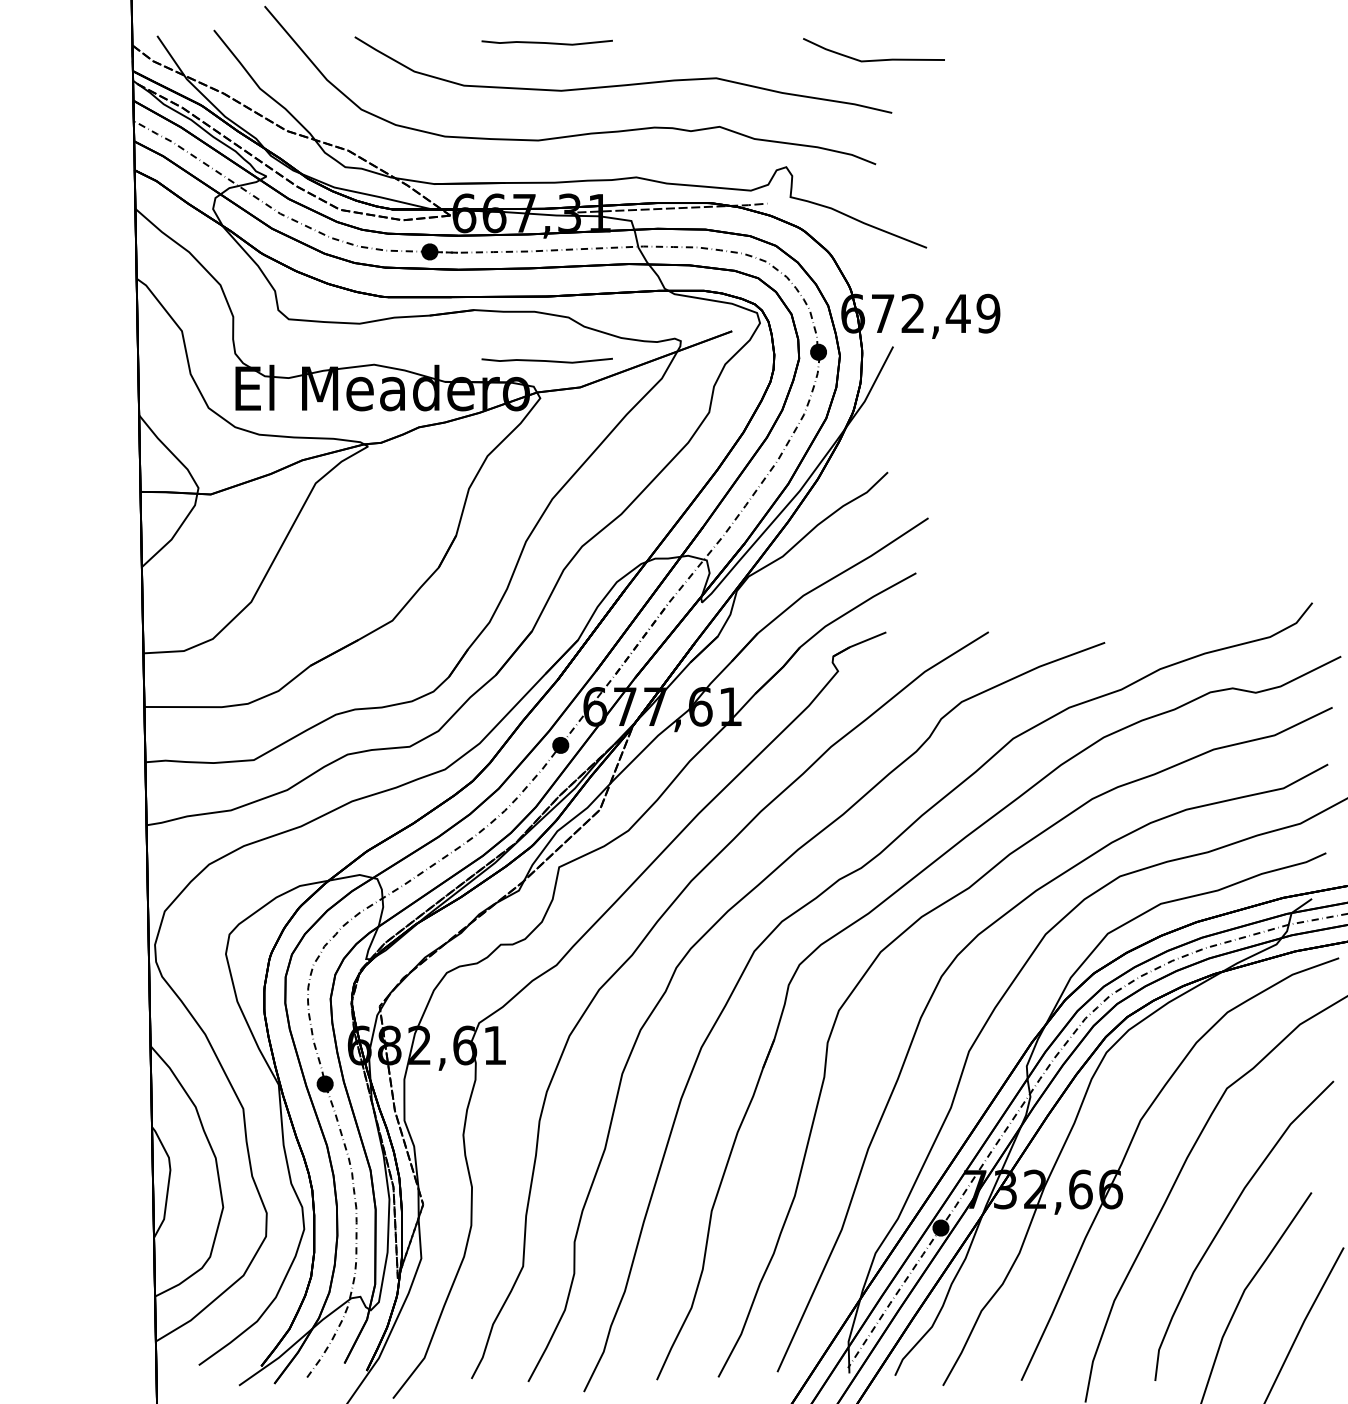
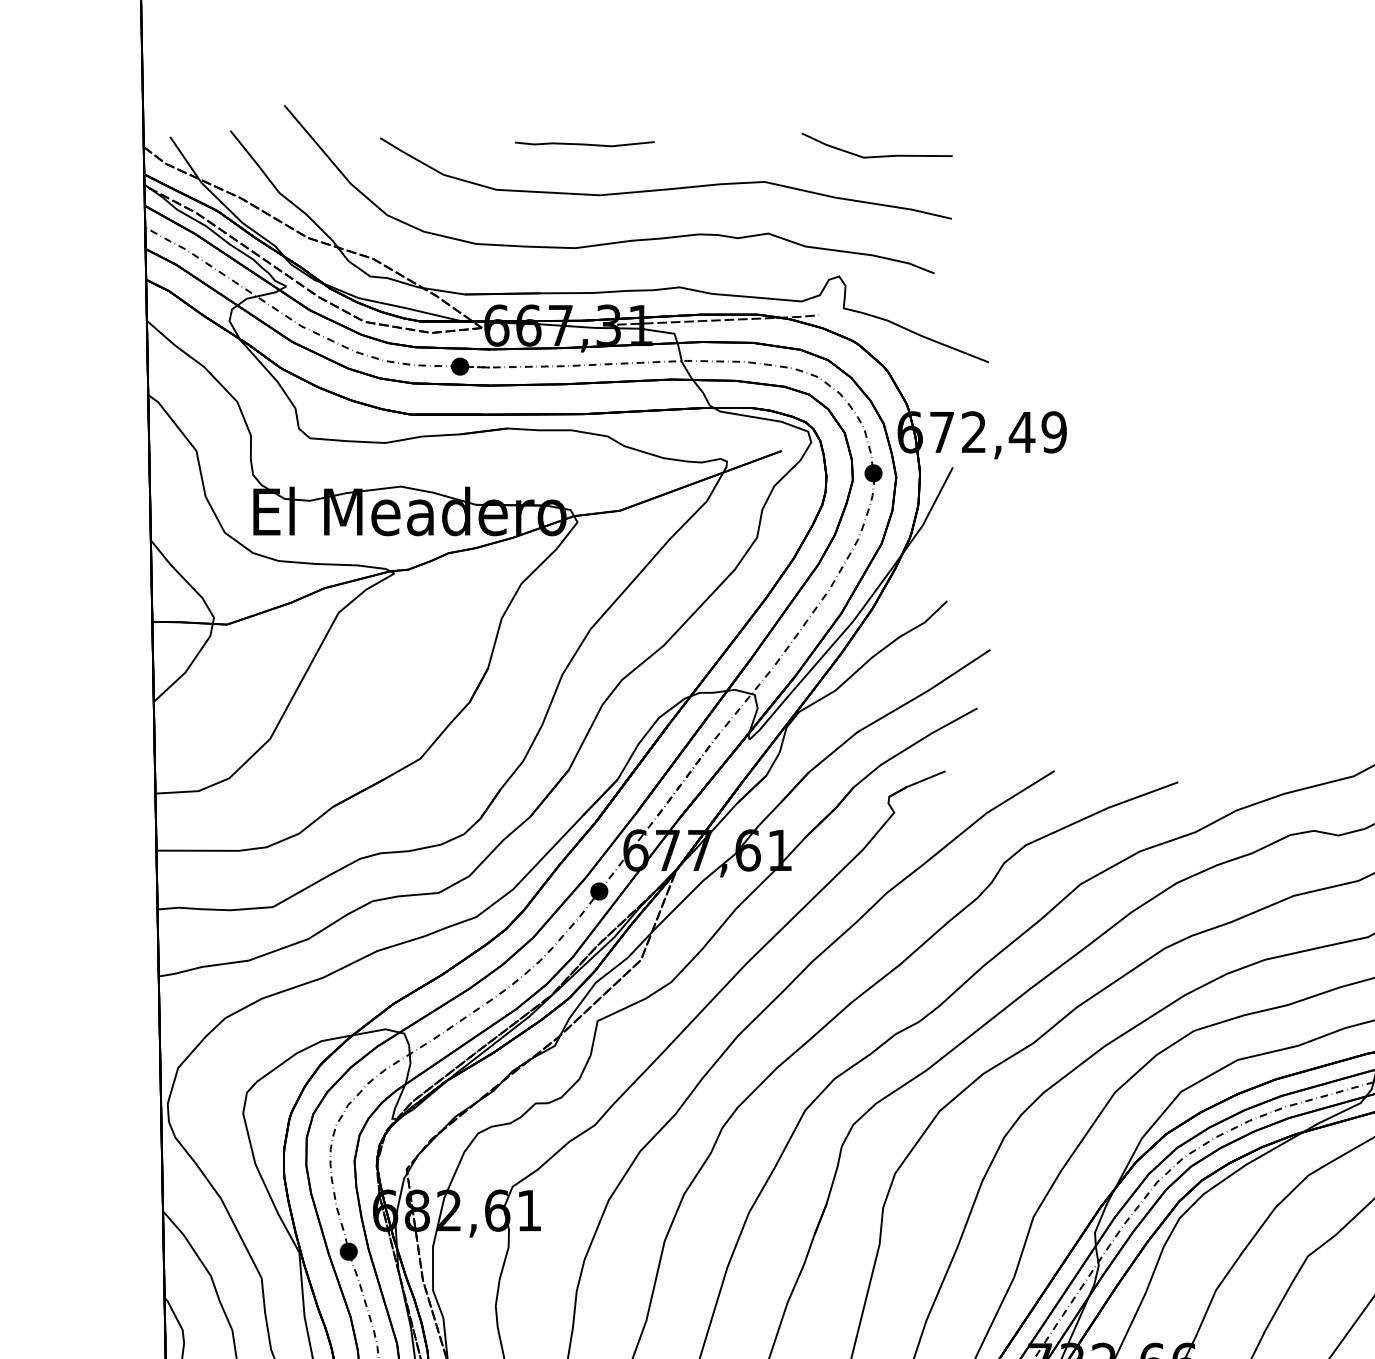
curve: (873, 59) -> (876, 155), moved
curve: (546, 360) -> (584, 482), removed

